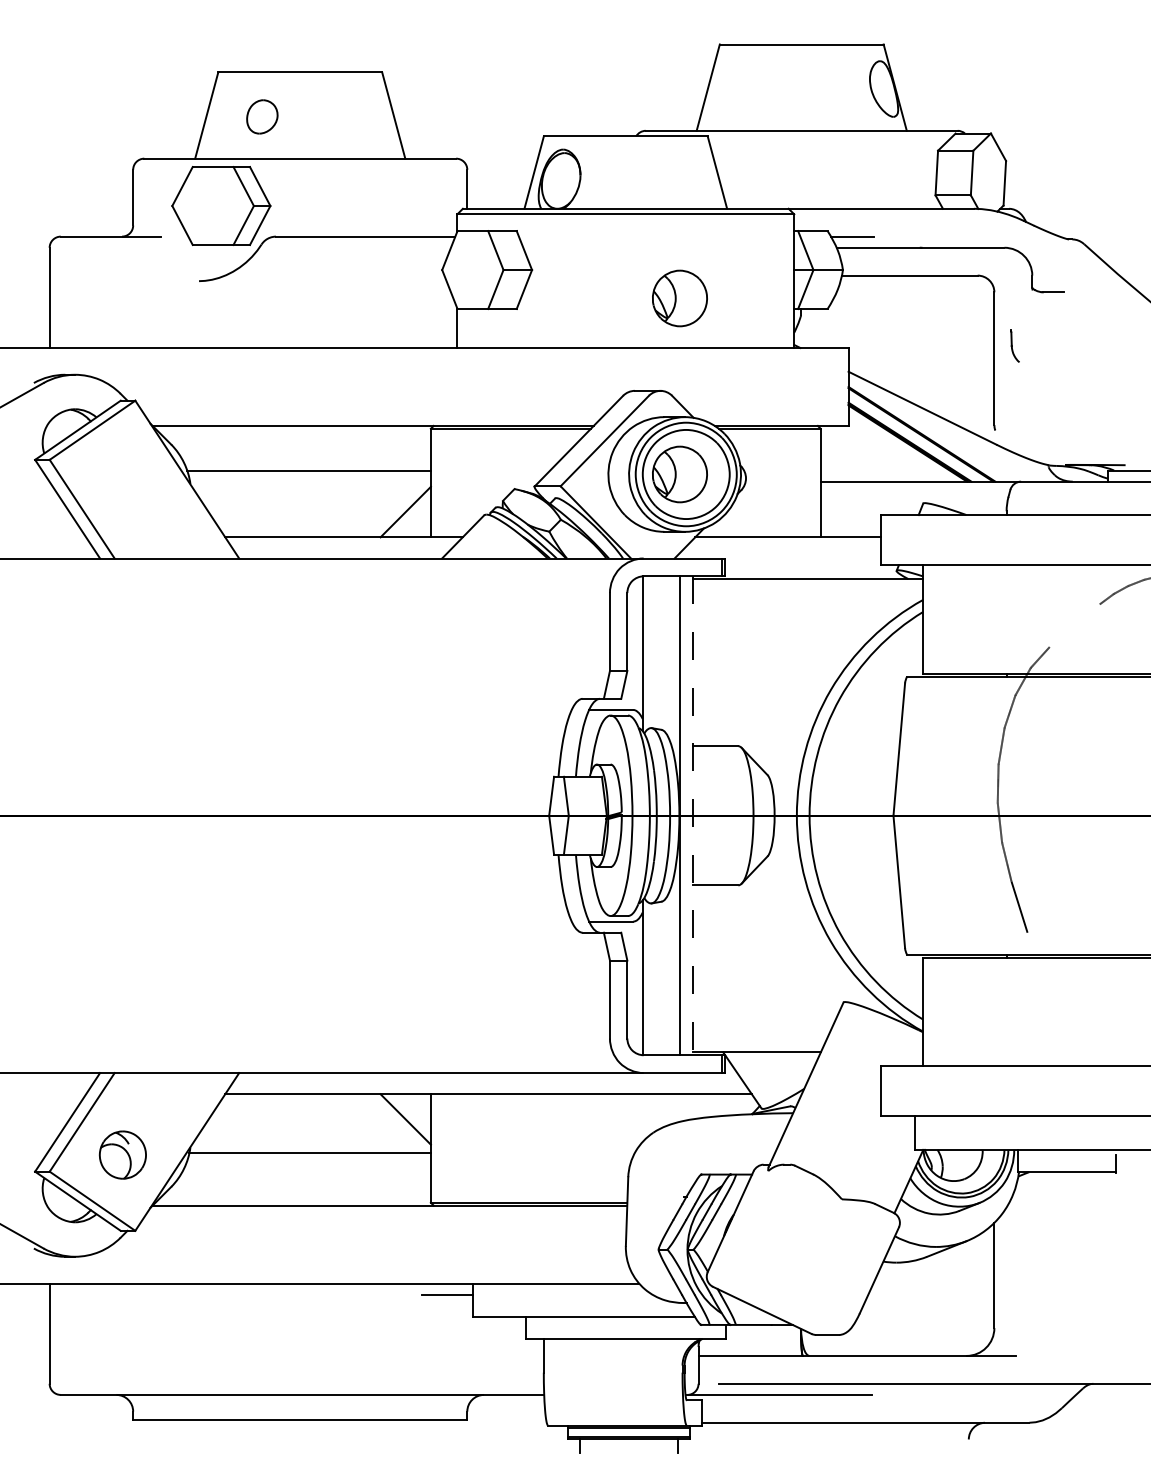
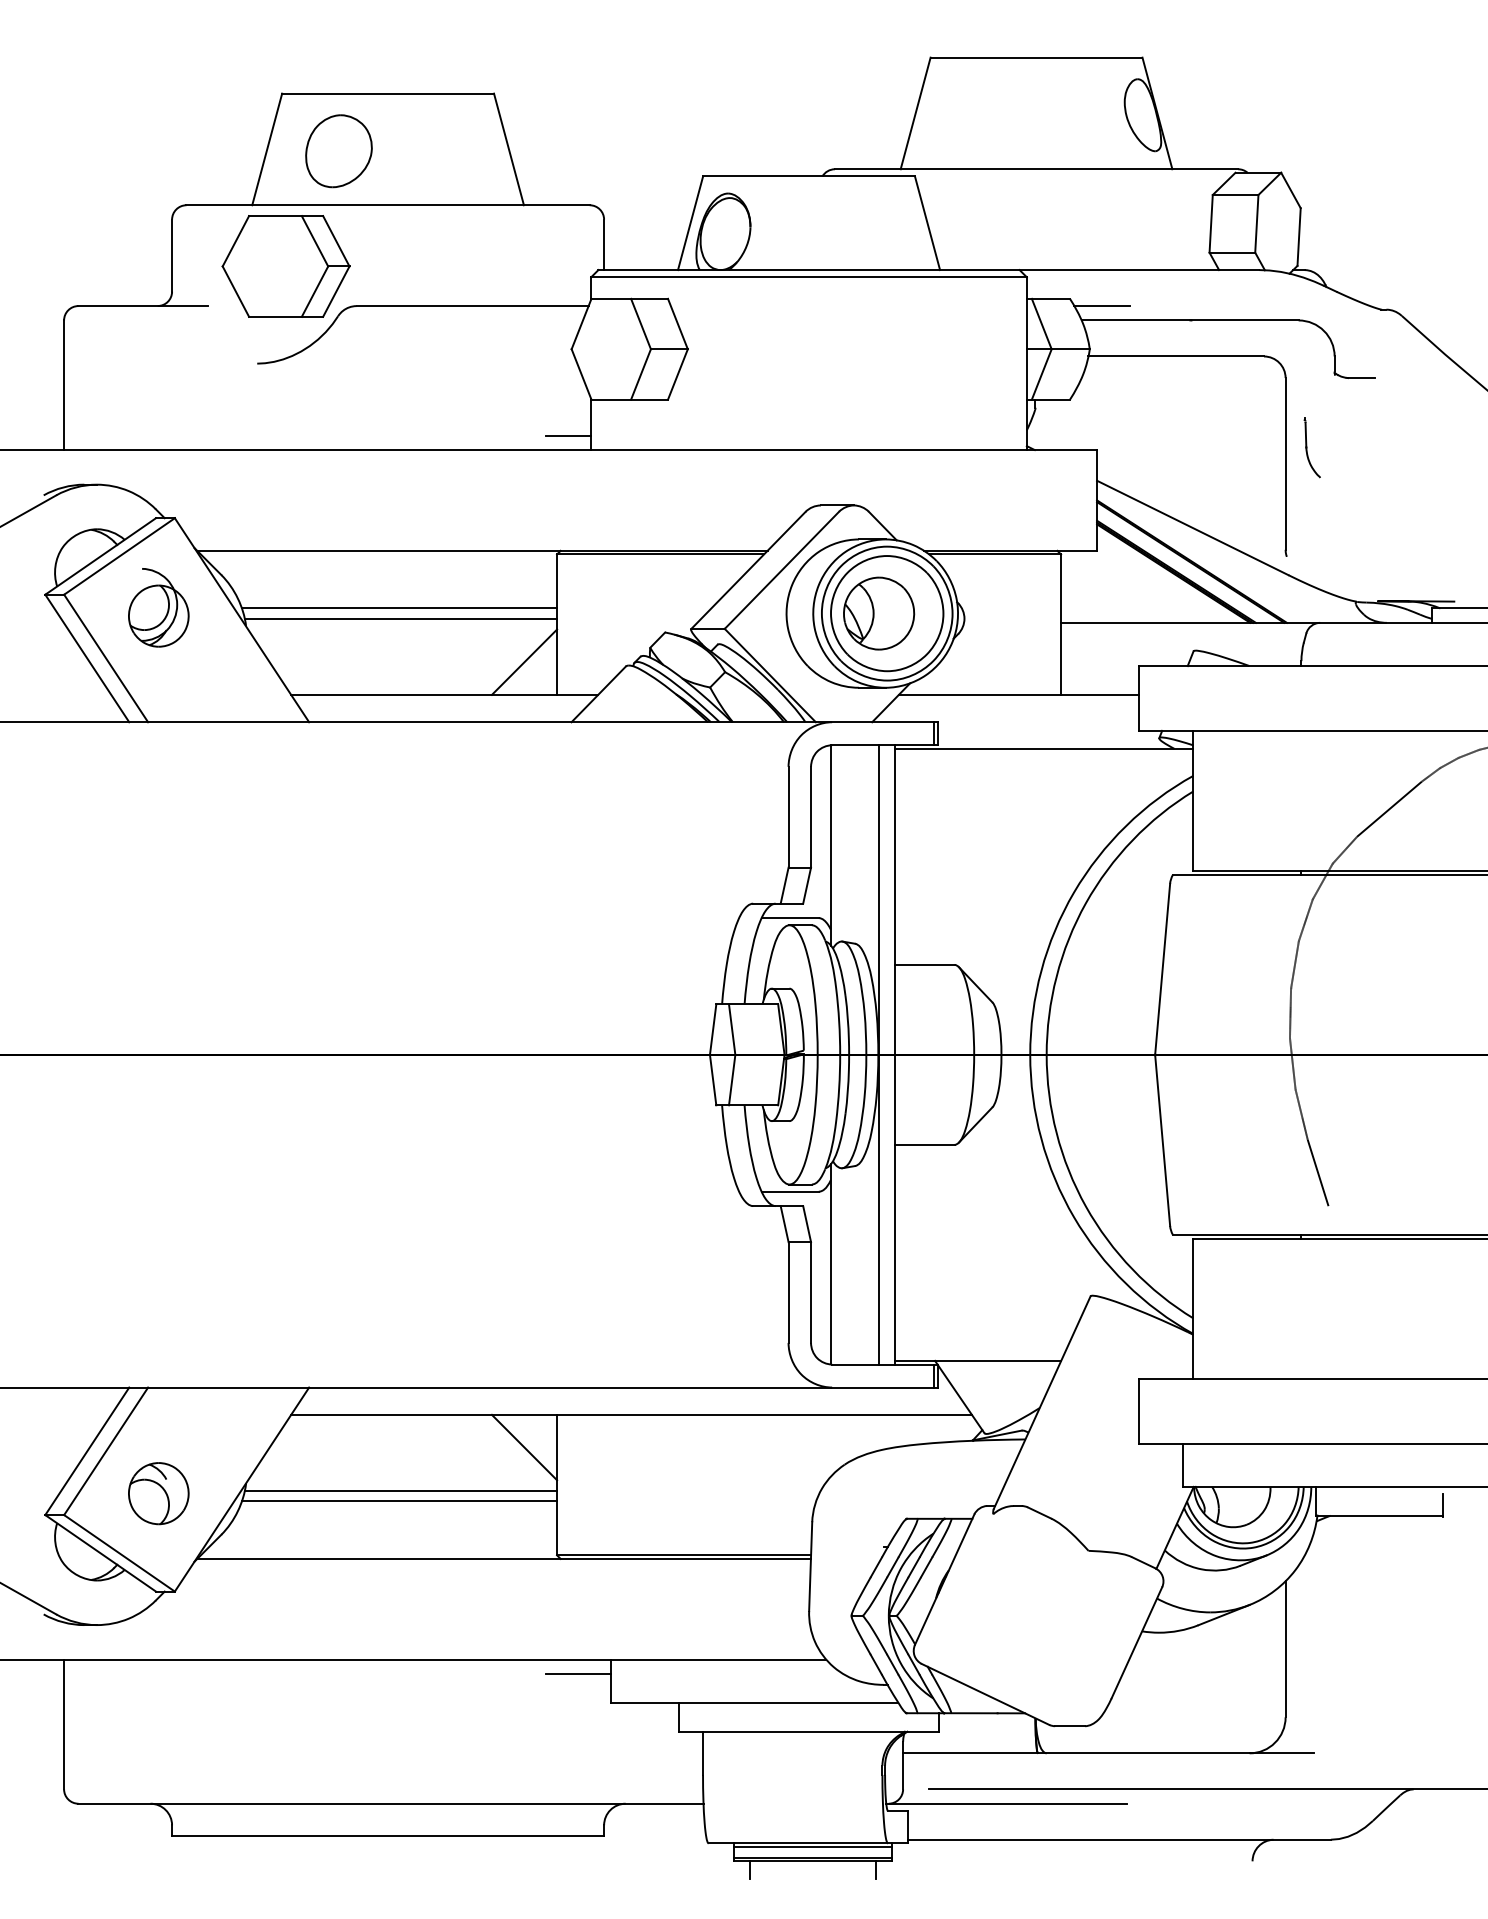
part: (262, 116) -> (339, 150), size x1.67
part: (679, 298) -> (878, 386), removed
line: (439, 336) -> (568, 435), added
part: (1014, 345) -> (1311, 446), size x1.43
part: (122, 469) -> (158, 607), added
line: (309, 478) -> (400, 618), added
line: (1074, 625) -> (1389, 808), added
line: (692, 816) -> (895, 1055), dashed -> solid
line: (308, 1161) -> (398, 1501), added

